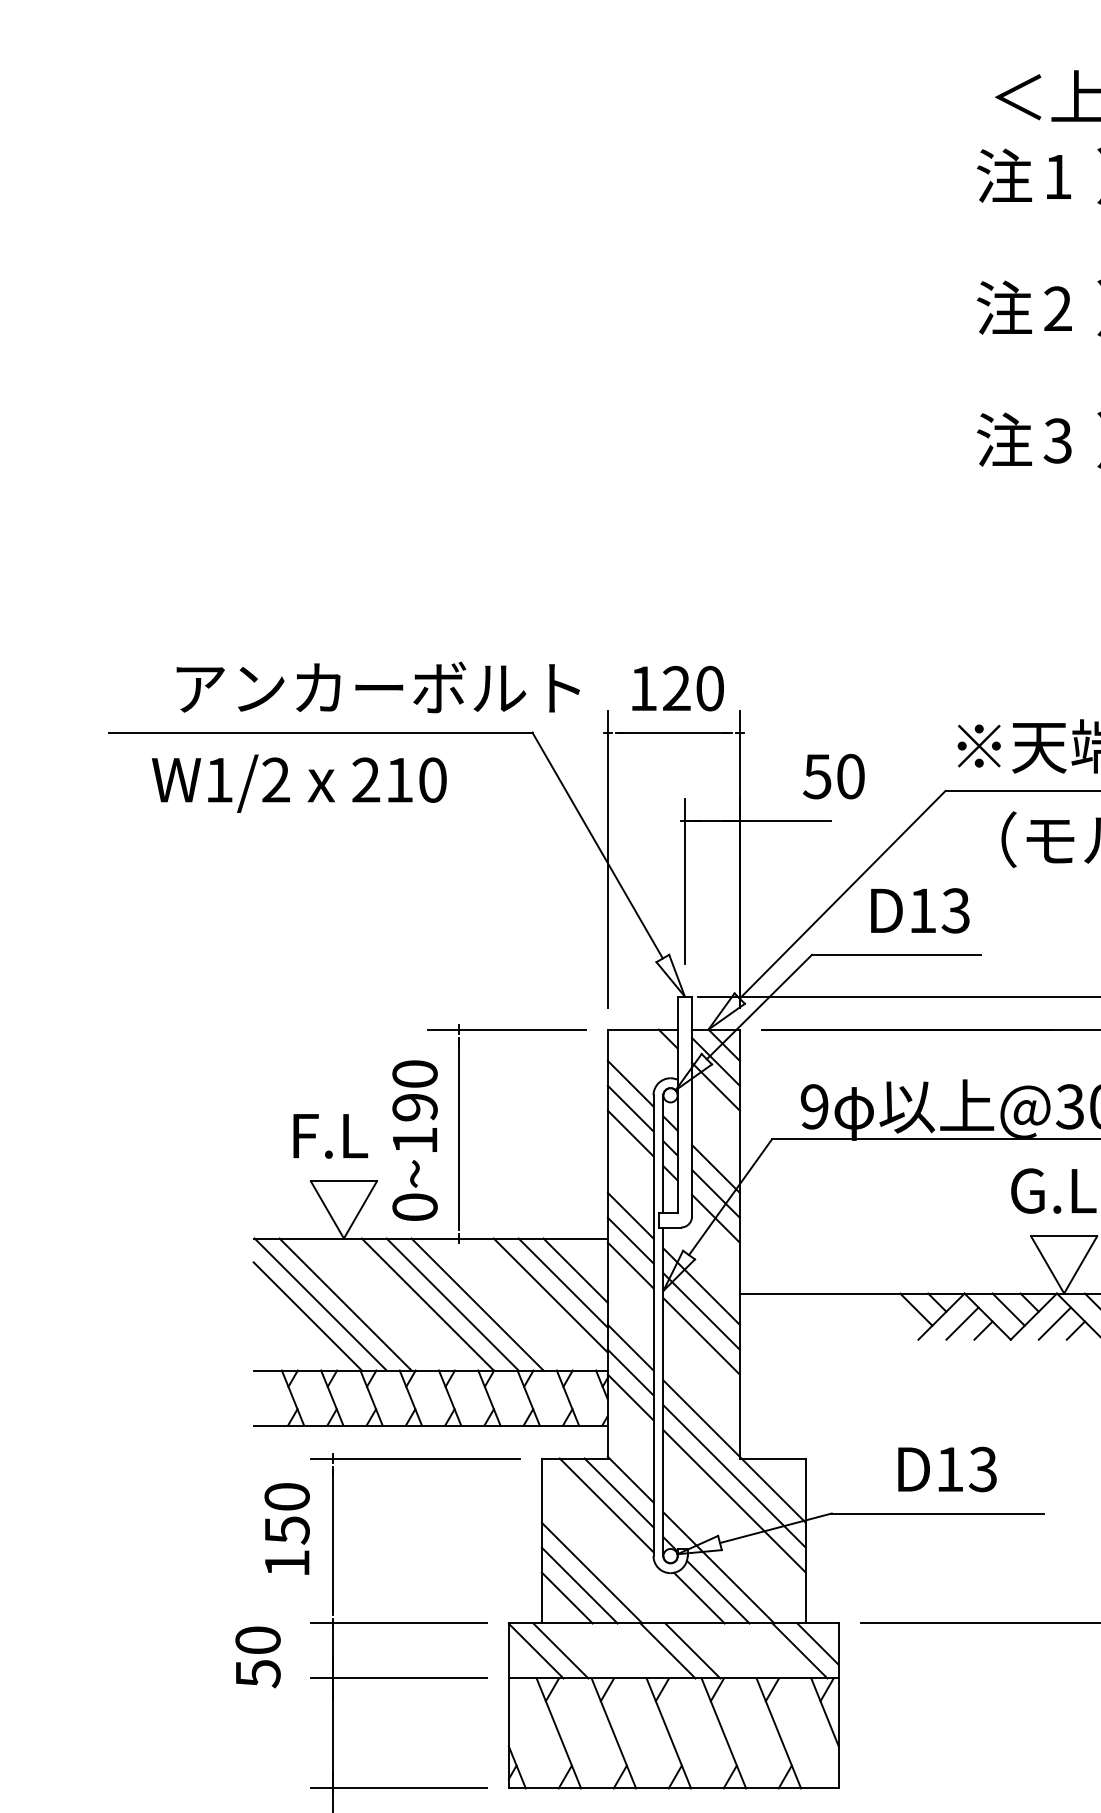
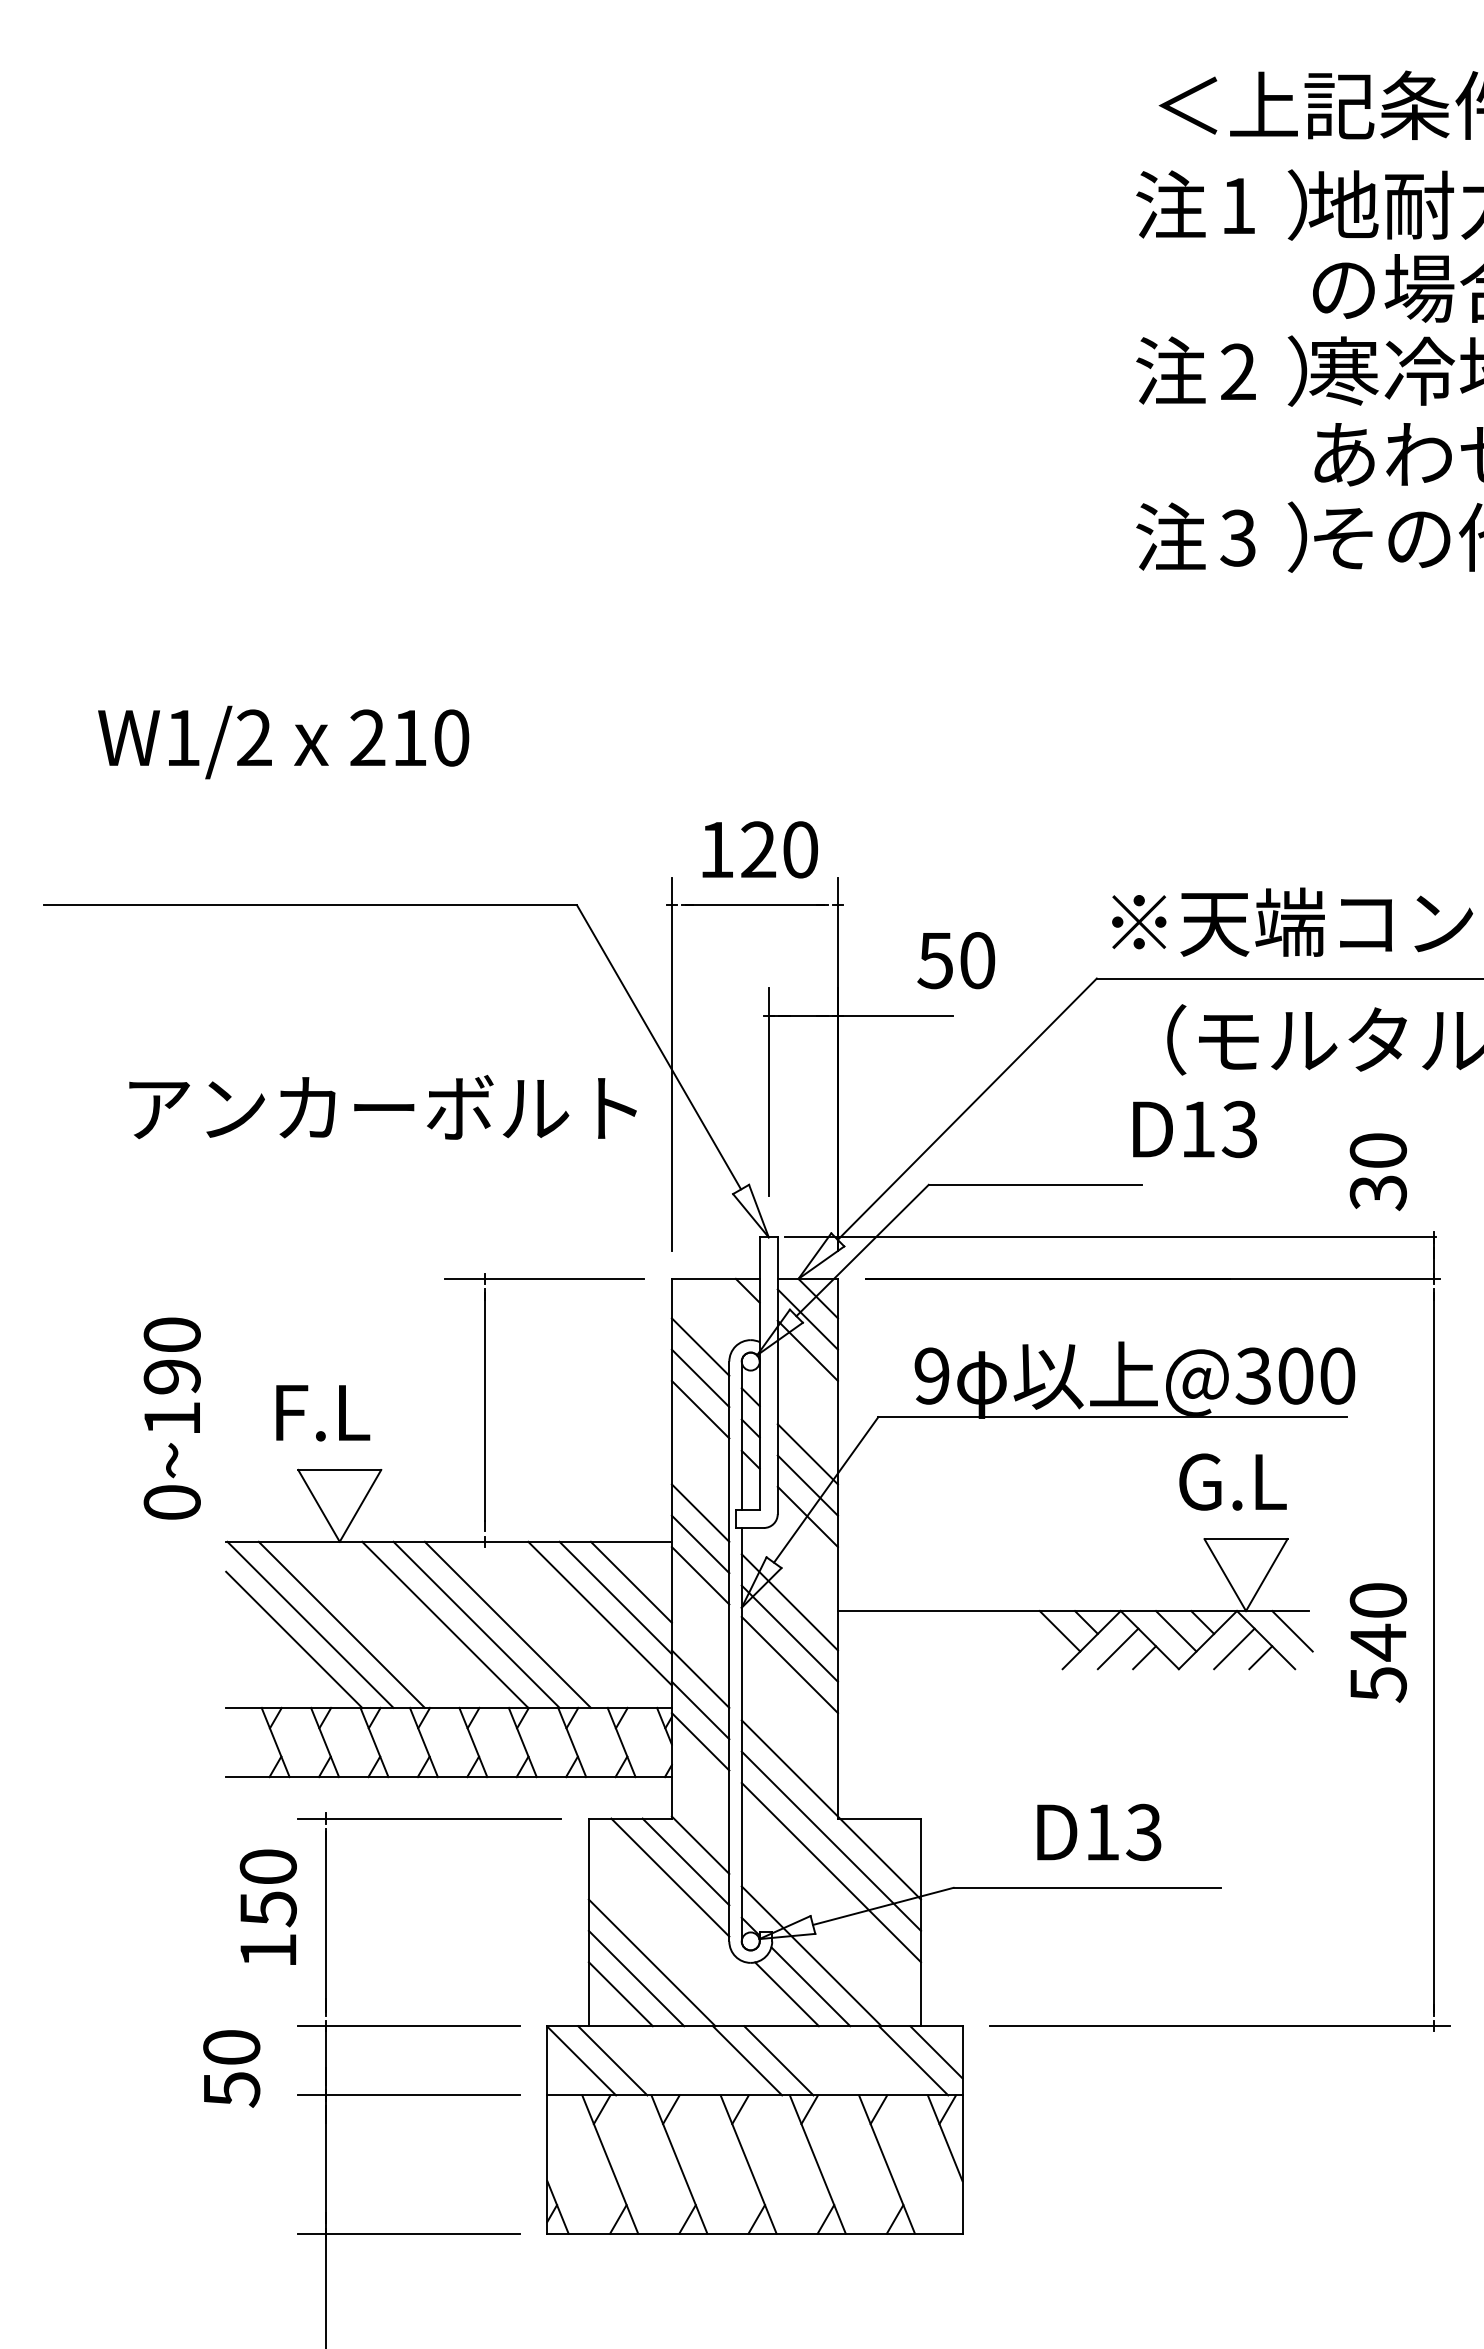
text: (377, 687) -> (382, 1107), moved
text: (299, 783) -> (283, 742), moved
text: (919, 910) -> (1194, 1129), moved
text: (414, 1140) -> (171, 1418), moved

